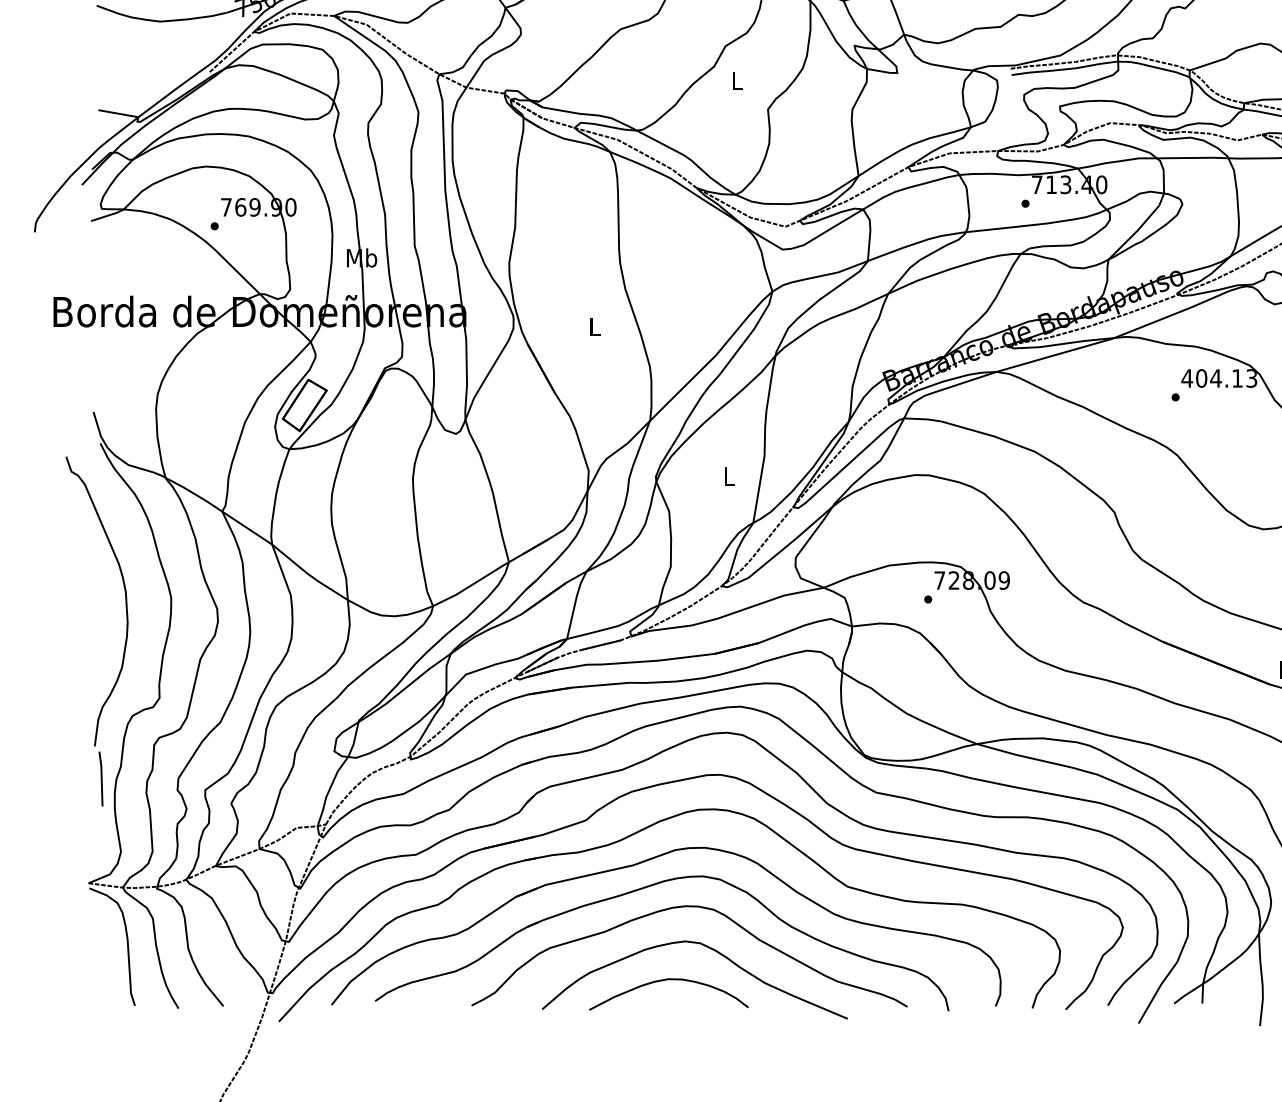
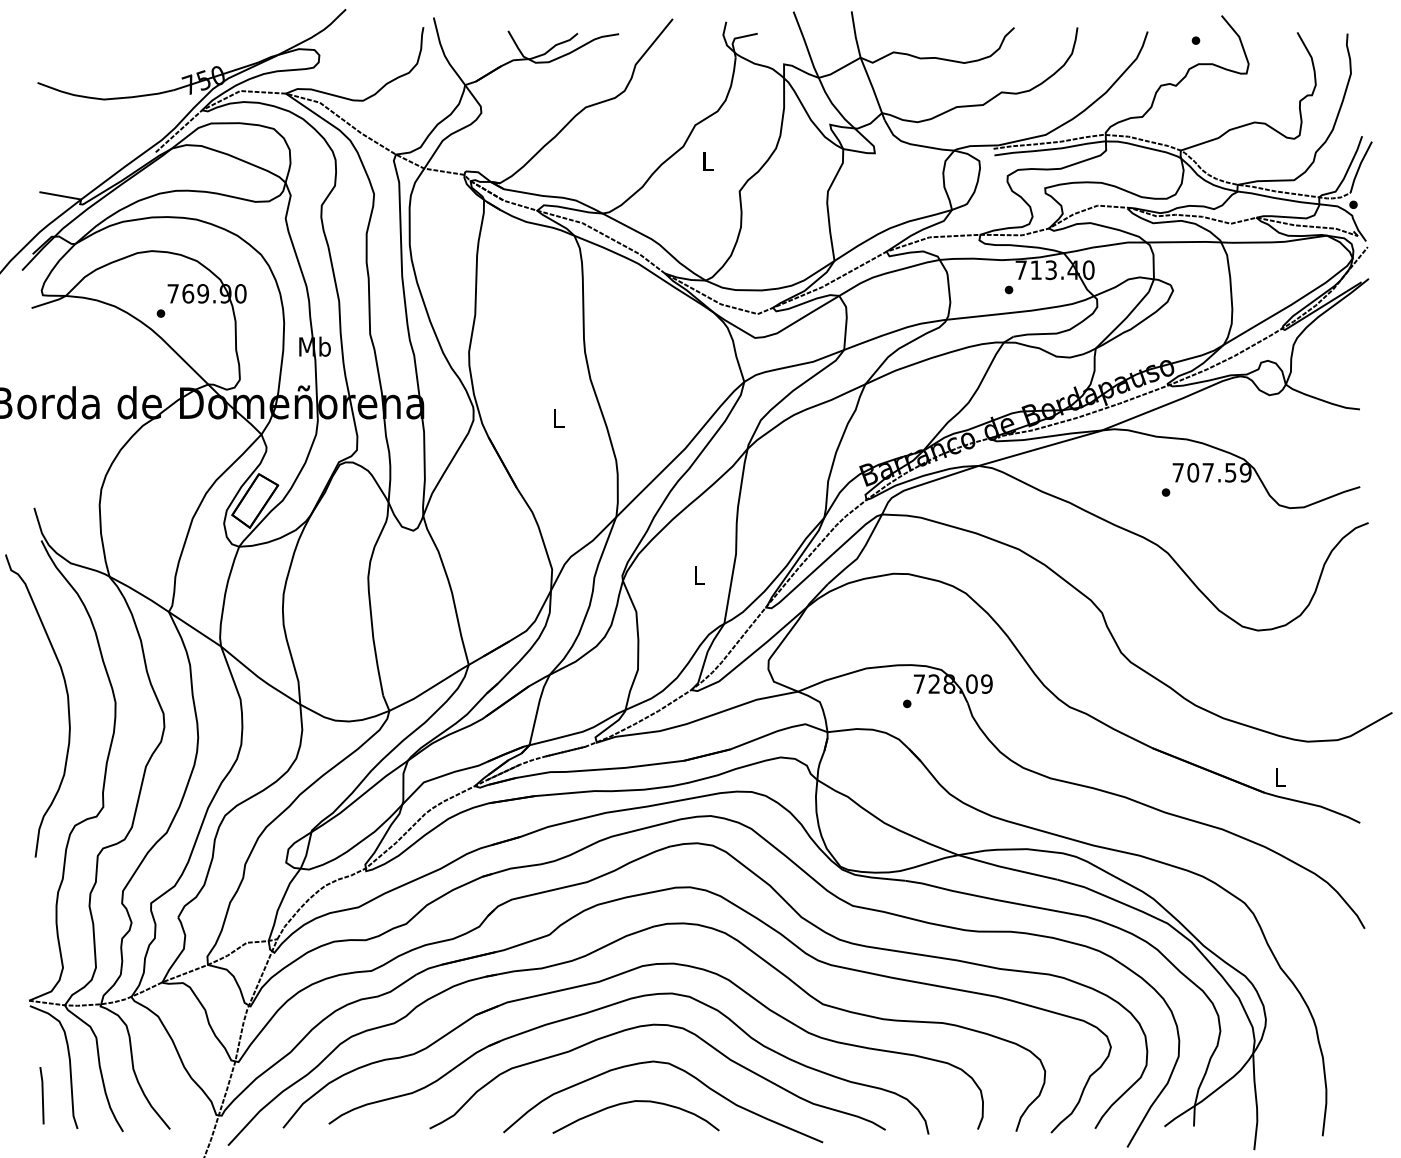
text: (1219, 378) -> (1211, 472), 404.13 -> 707.59
line: (100, 778) -> (41, 1095), moved

